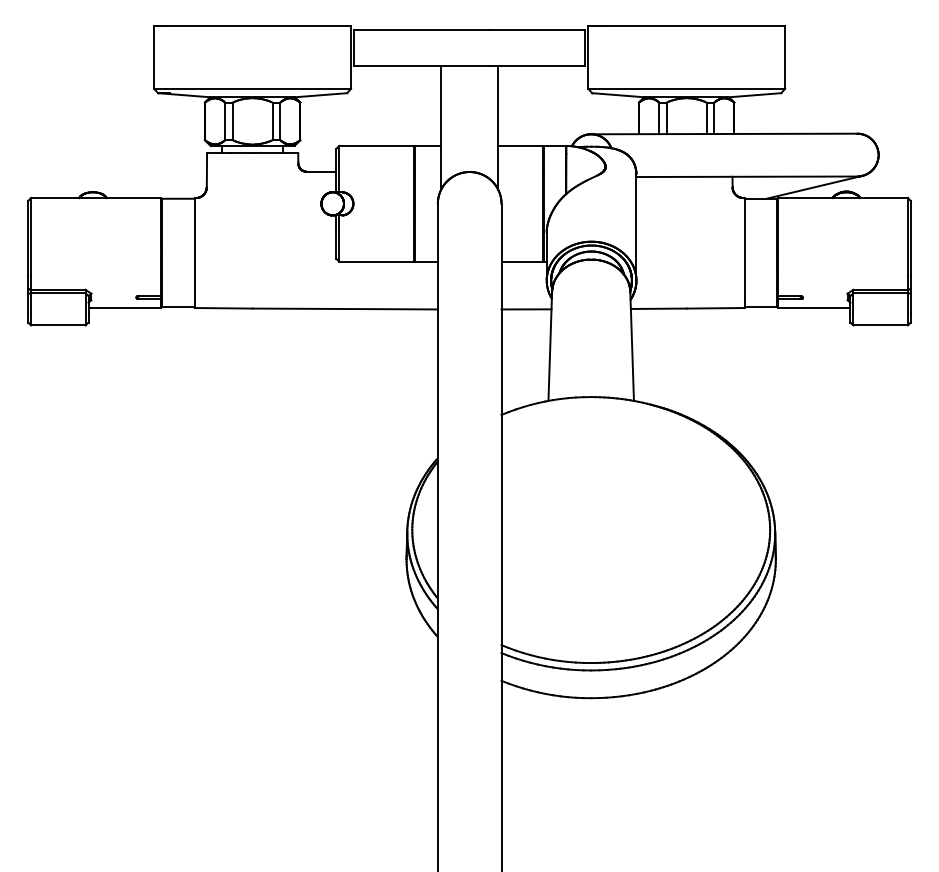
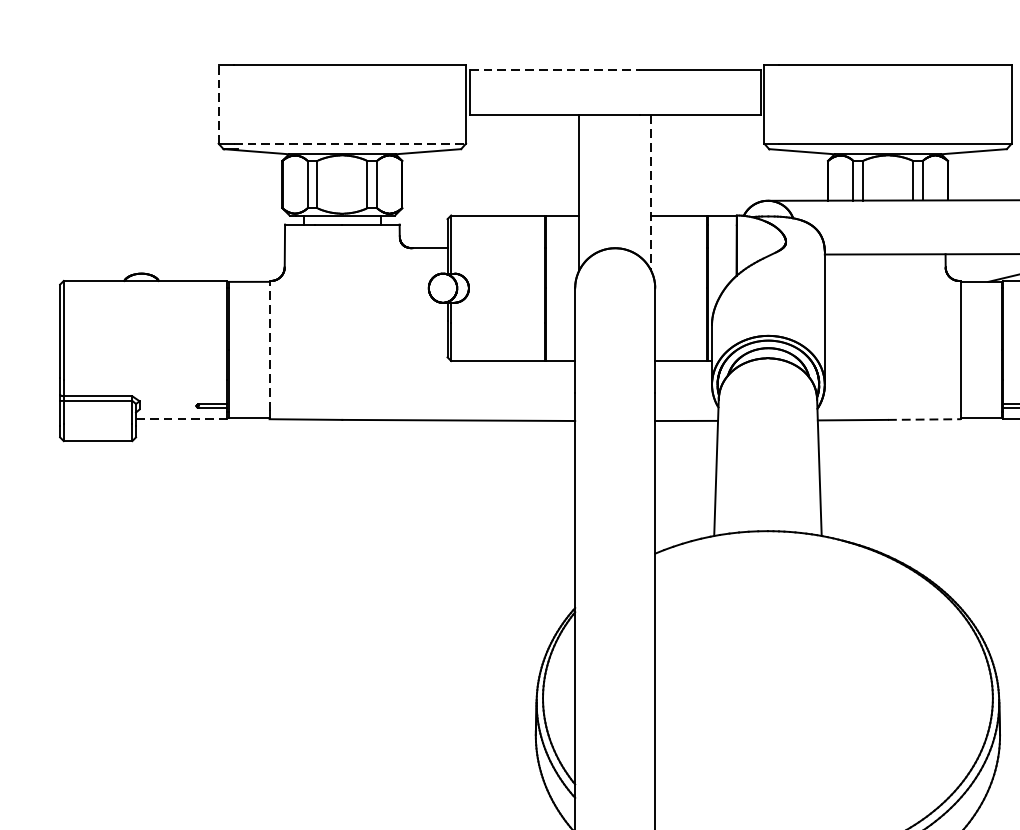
line: (421, 30) -> (554, 70), solid -> dashed
line: (154, 57) -> (218, 104), solid -> dashed
line: (259, 88) -> (350, 143), solid -> dashed
line: (498, 128) -> (651, 193), solid -> dashed
line: (194, 249) -> (269, 345), solid -> dashed
line: (125, 308) -> (182, 419), solid -> dashed
line: (715, 308) -> (924, 419), solid -> dashed

